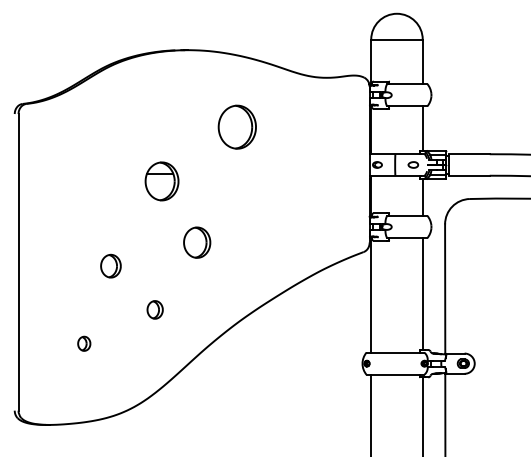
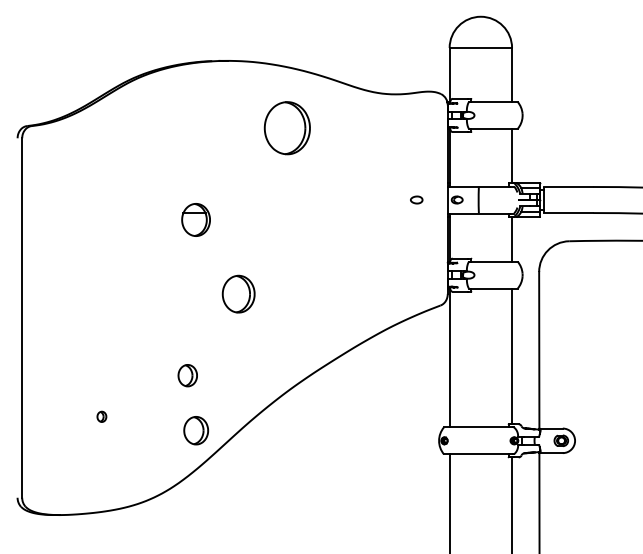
part: (236, 127) -> (286, 128), moved
part: (413, 164) -> (416, 199), moved
part: (161, 181) -> (195, 219), size x0.7
part: (111, 266) -> (196, 430), moved
part: (83, 343) -> (101, 416), size x0.6

